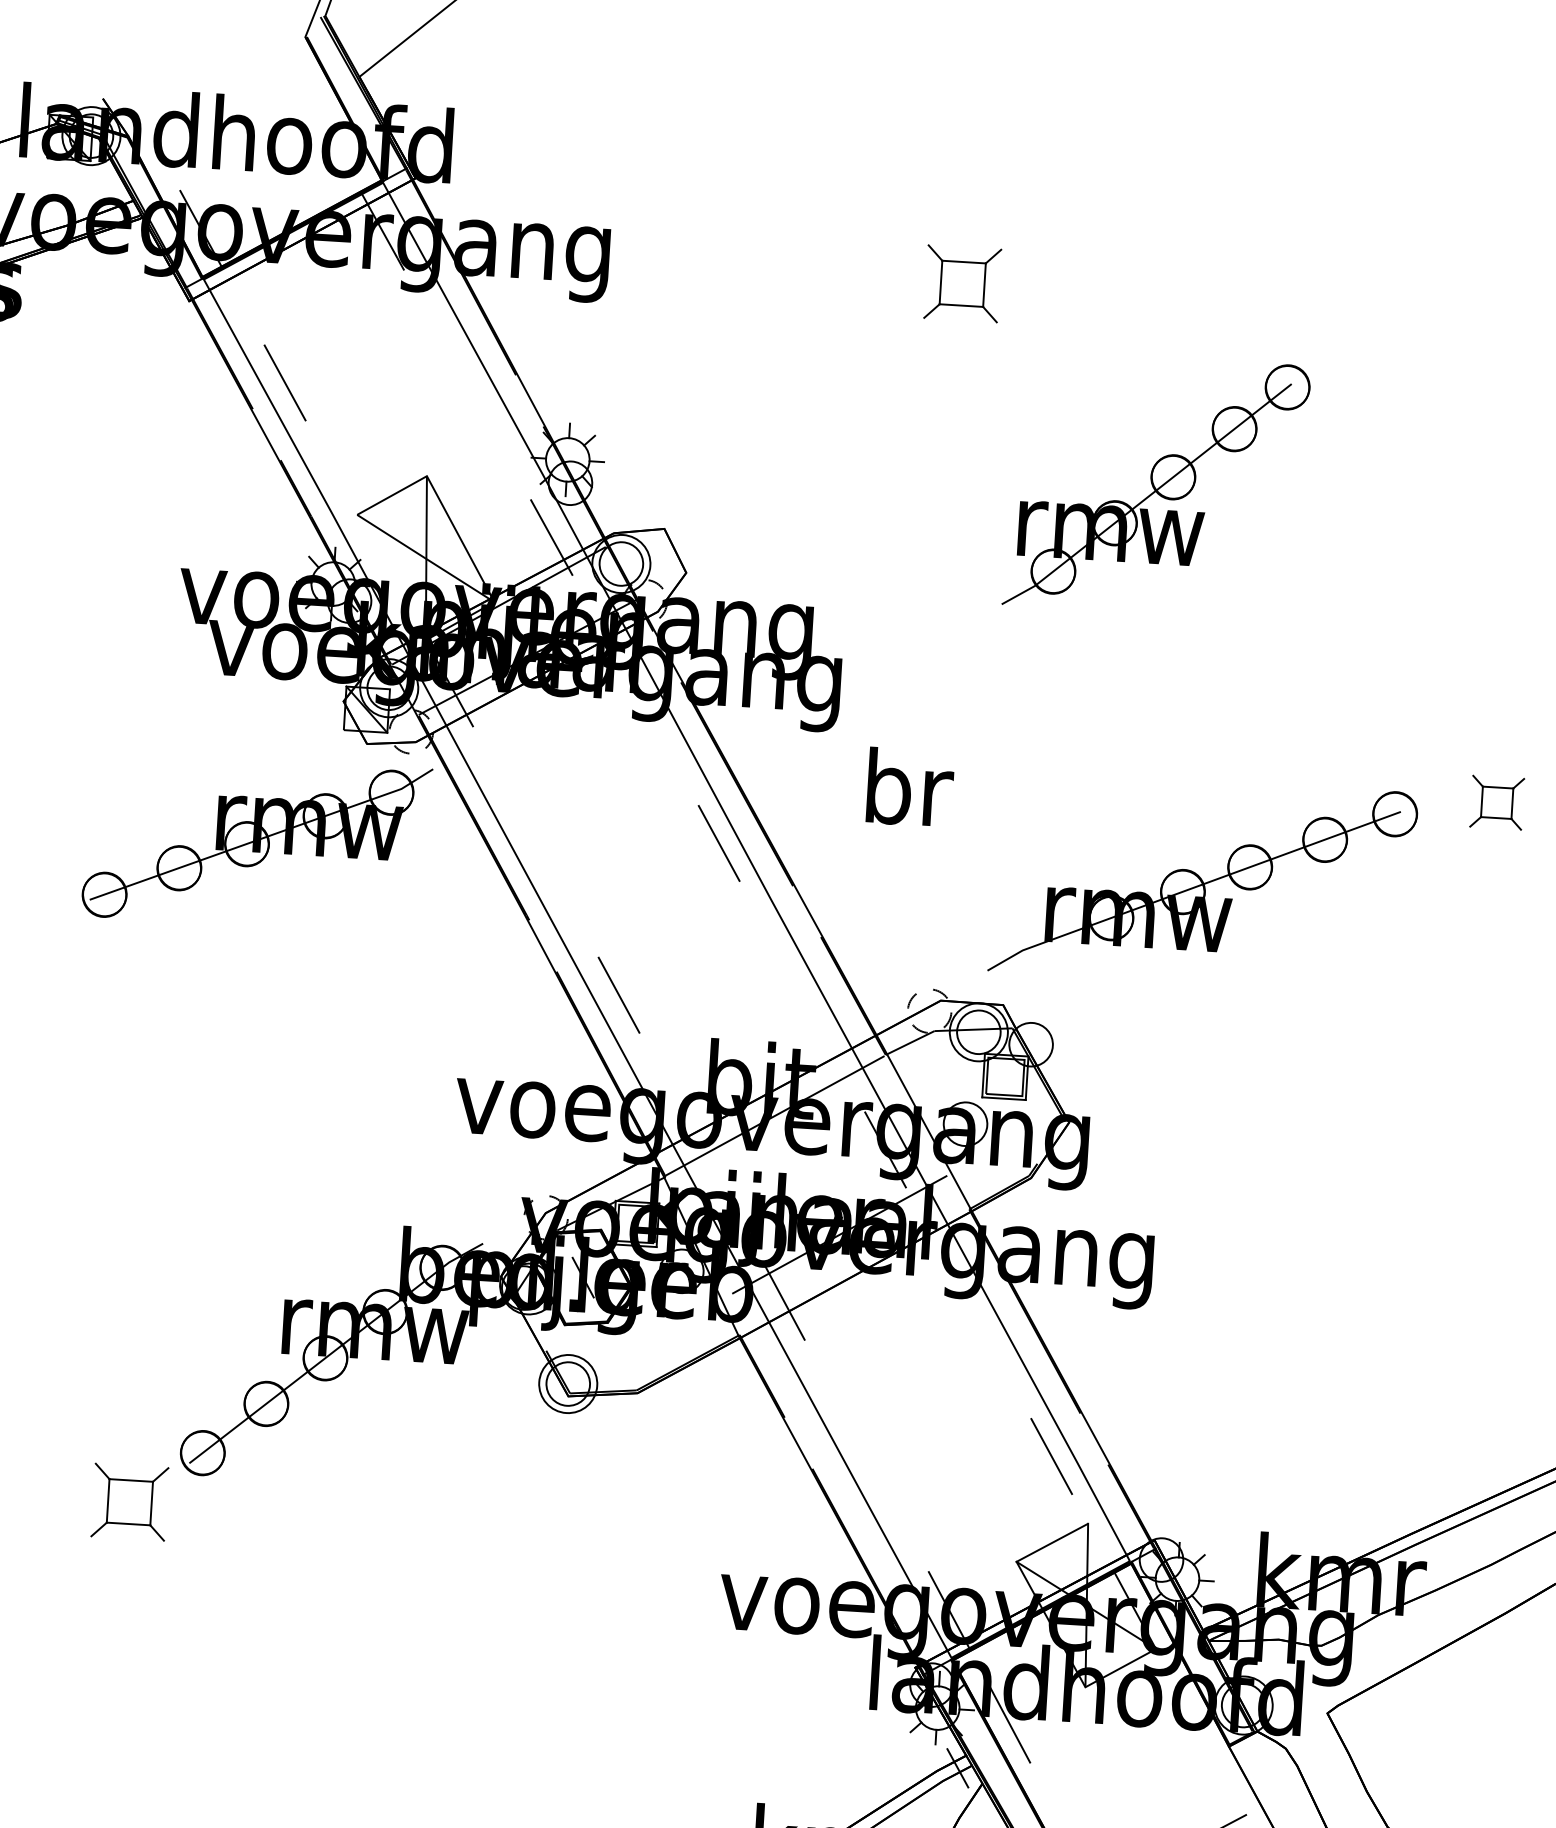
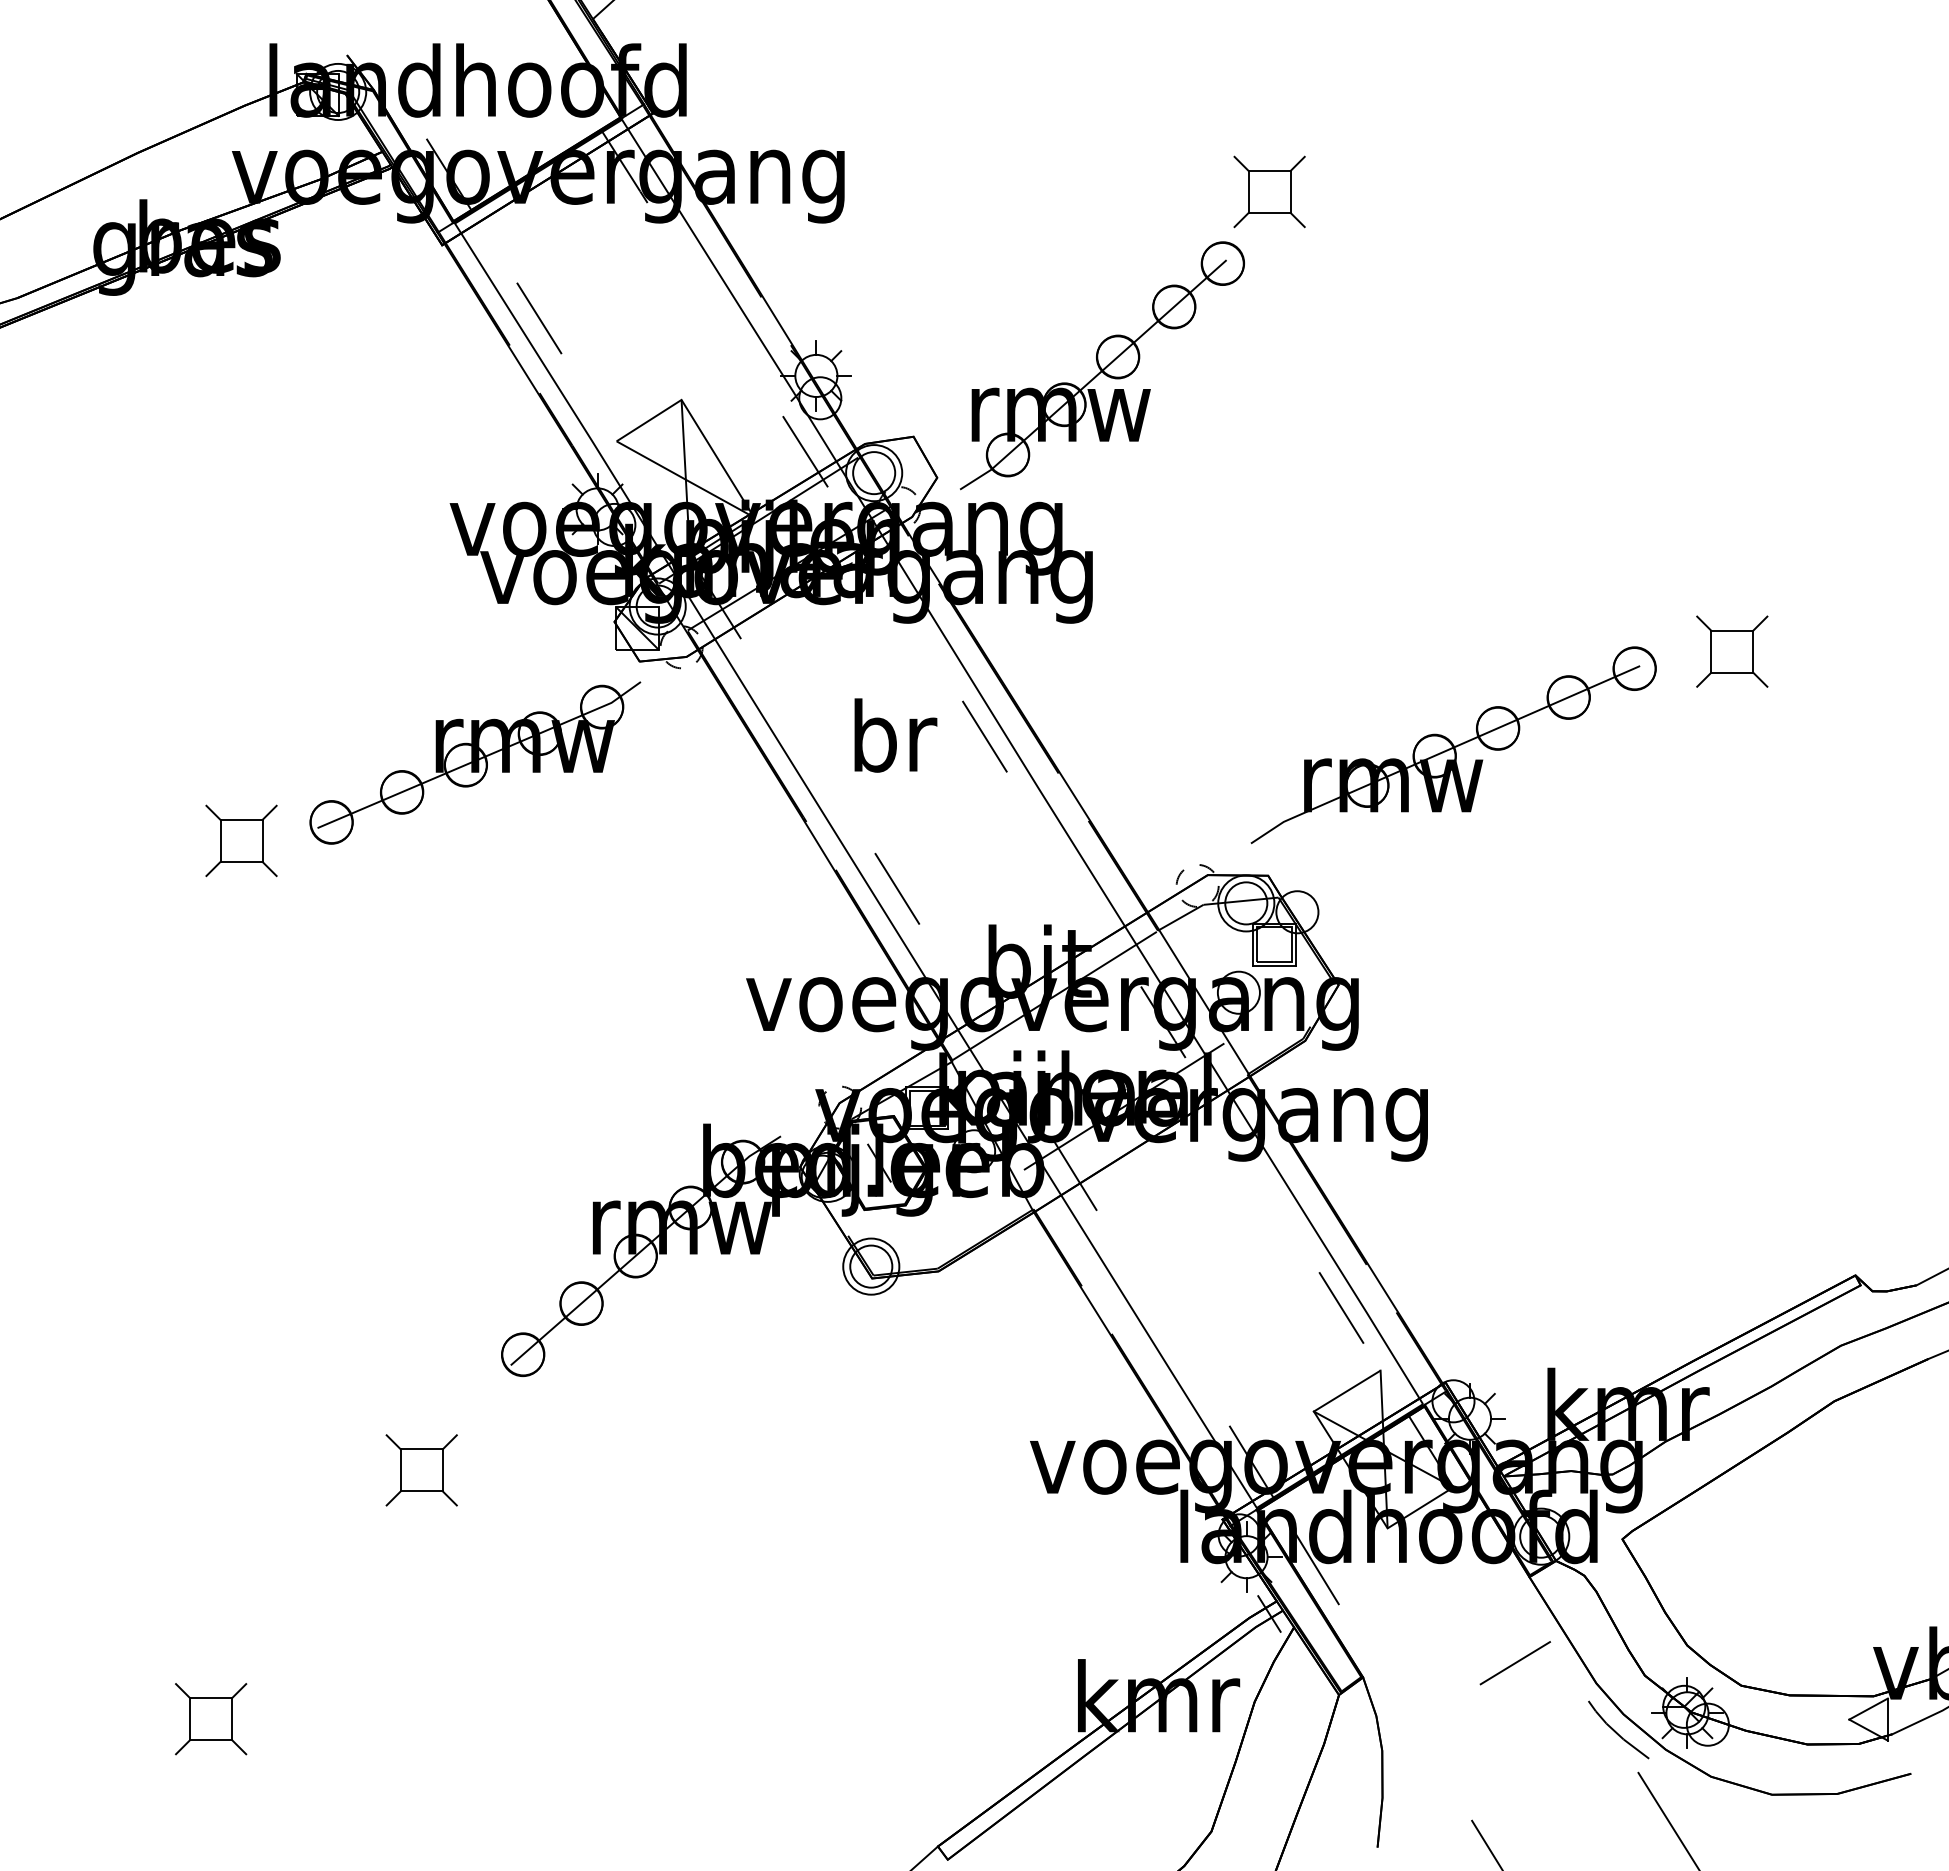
part: (962, 283) -> (1269, 191), moved
part: (1156, 485) -> (1102, 365), moved
text: (909, 787) -> (895, 735), moved
part: (1497, 802) -> (1732, 651), size x1.43
part: (257, 841) -> (475, 762), moved
part: (129, 1502) -> (421, 1470), moved

